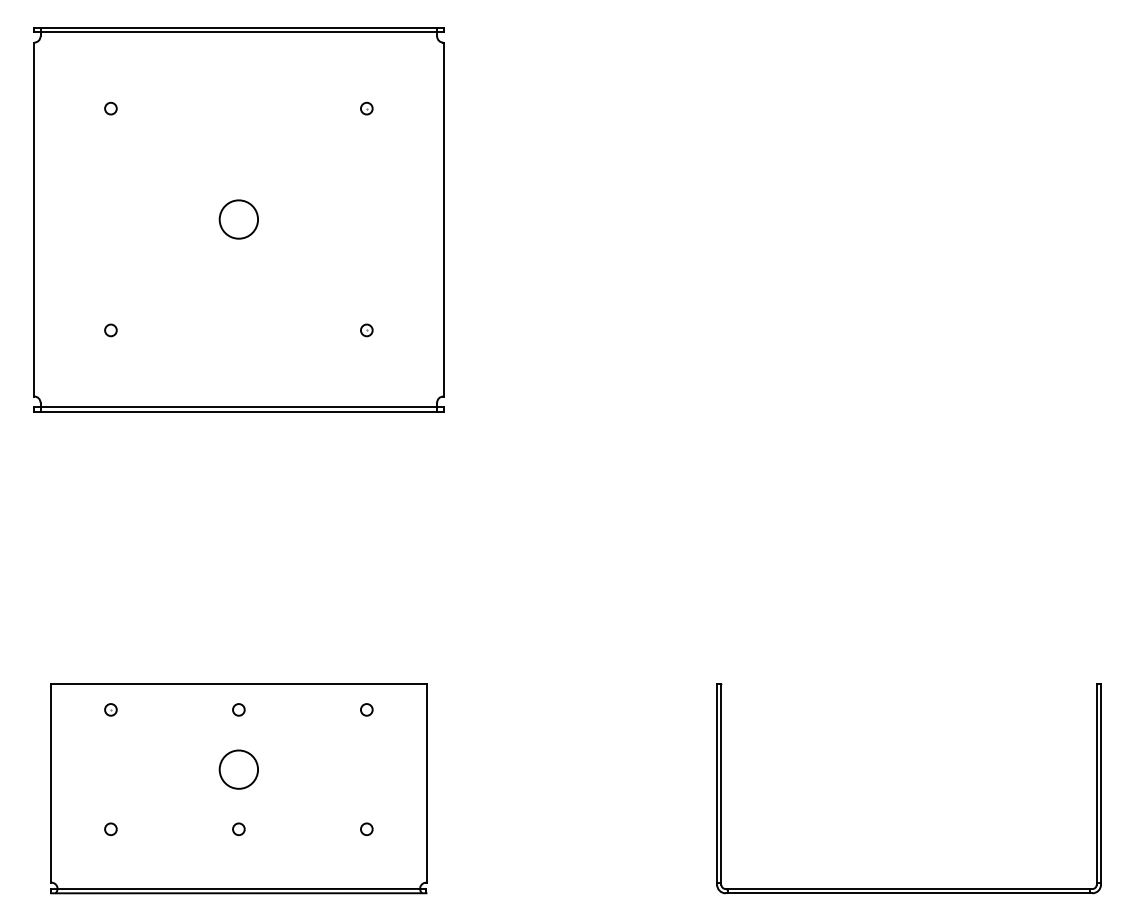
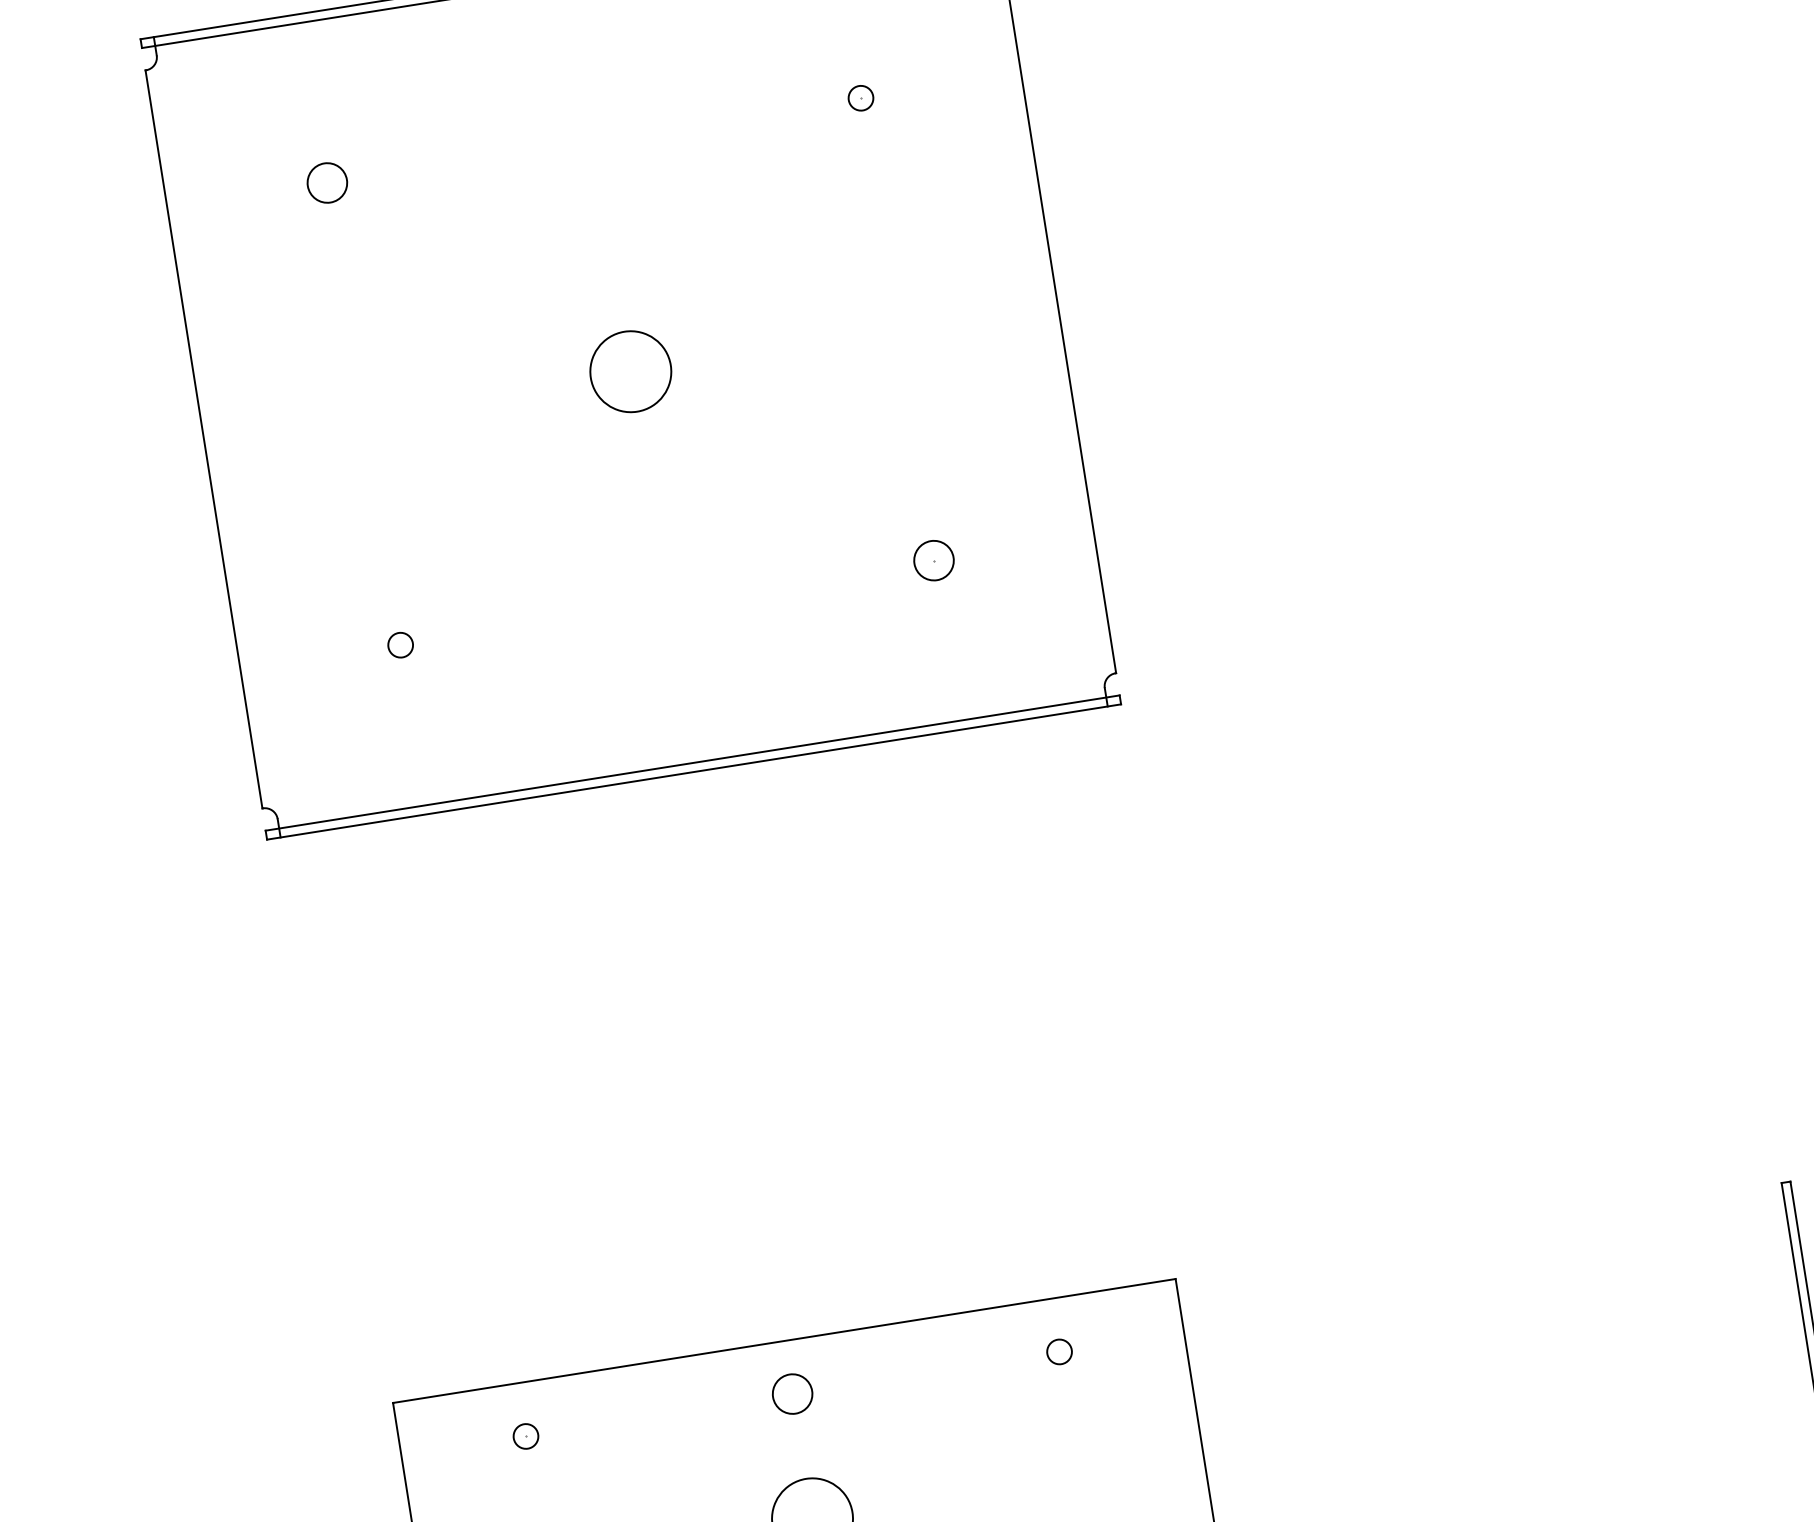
circle: (110, 108) -> (326, 182), size x1.6
part: (366, 330) -> (933, 560), size x1.6
circle: (238, 709) -> (791, 1393), size x1.6

